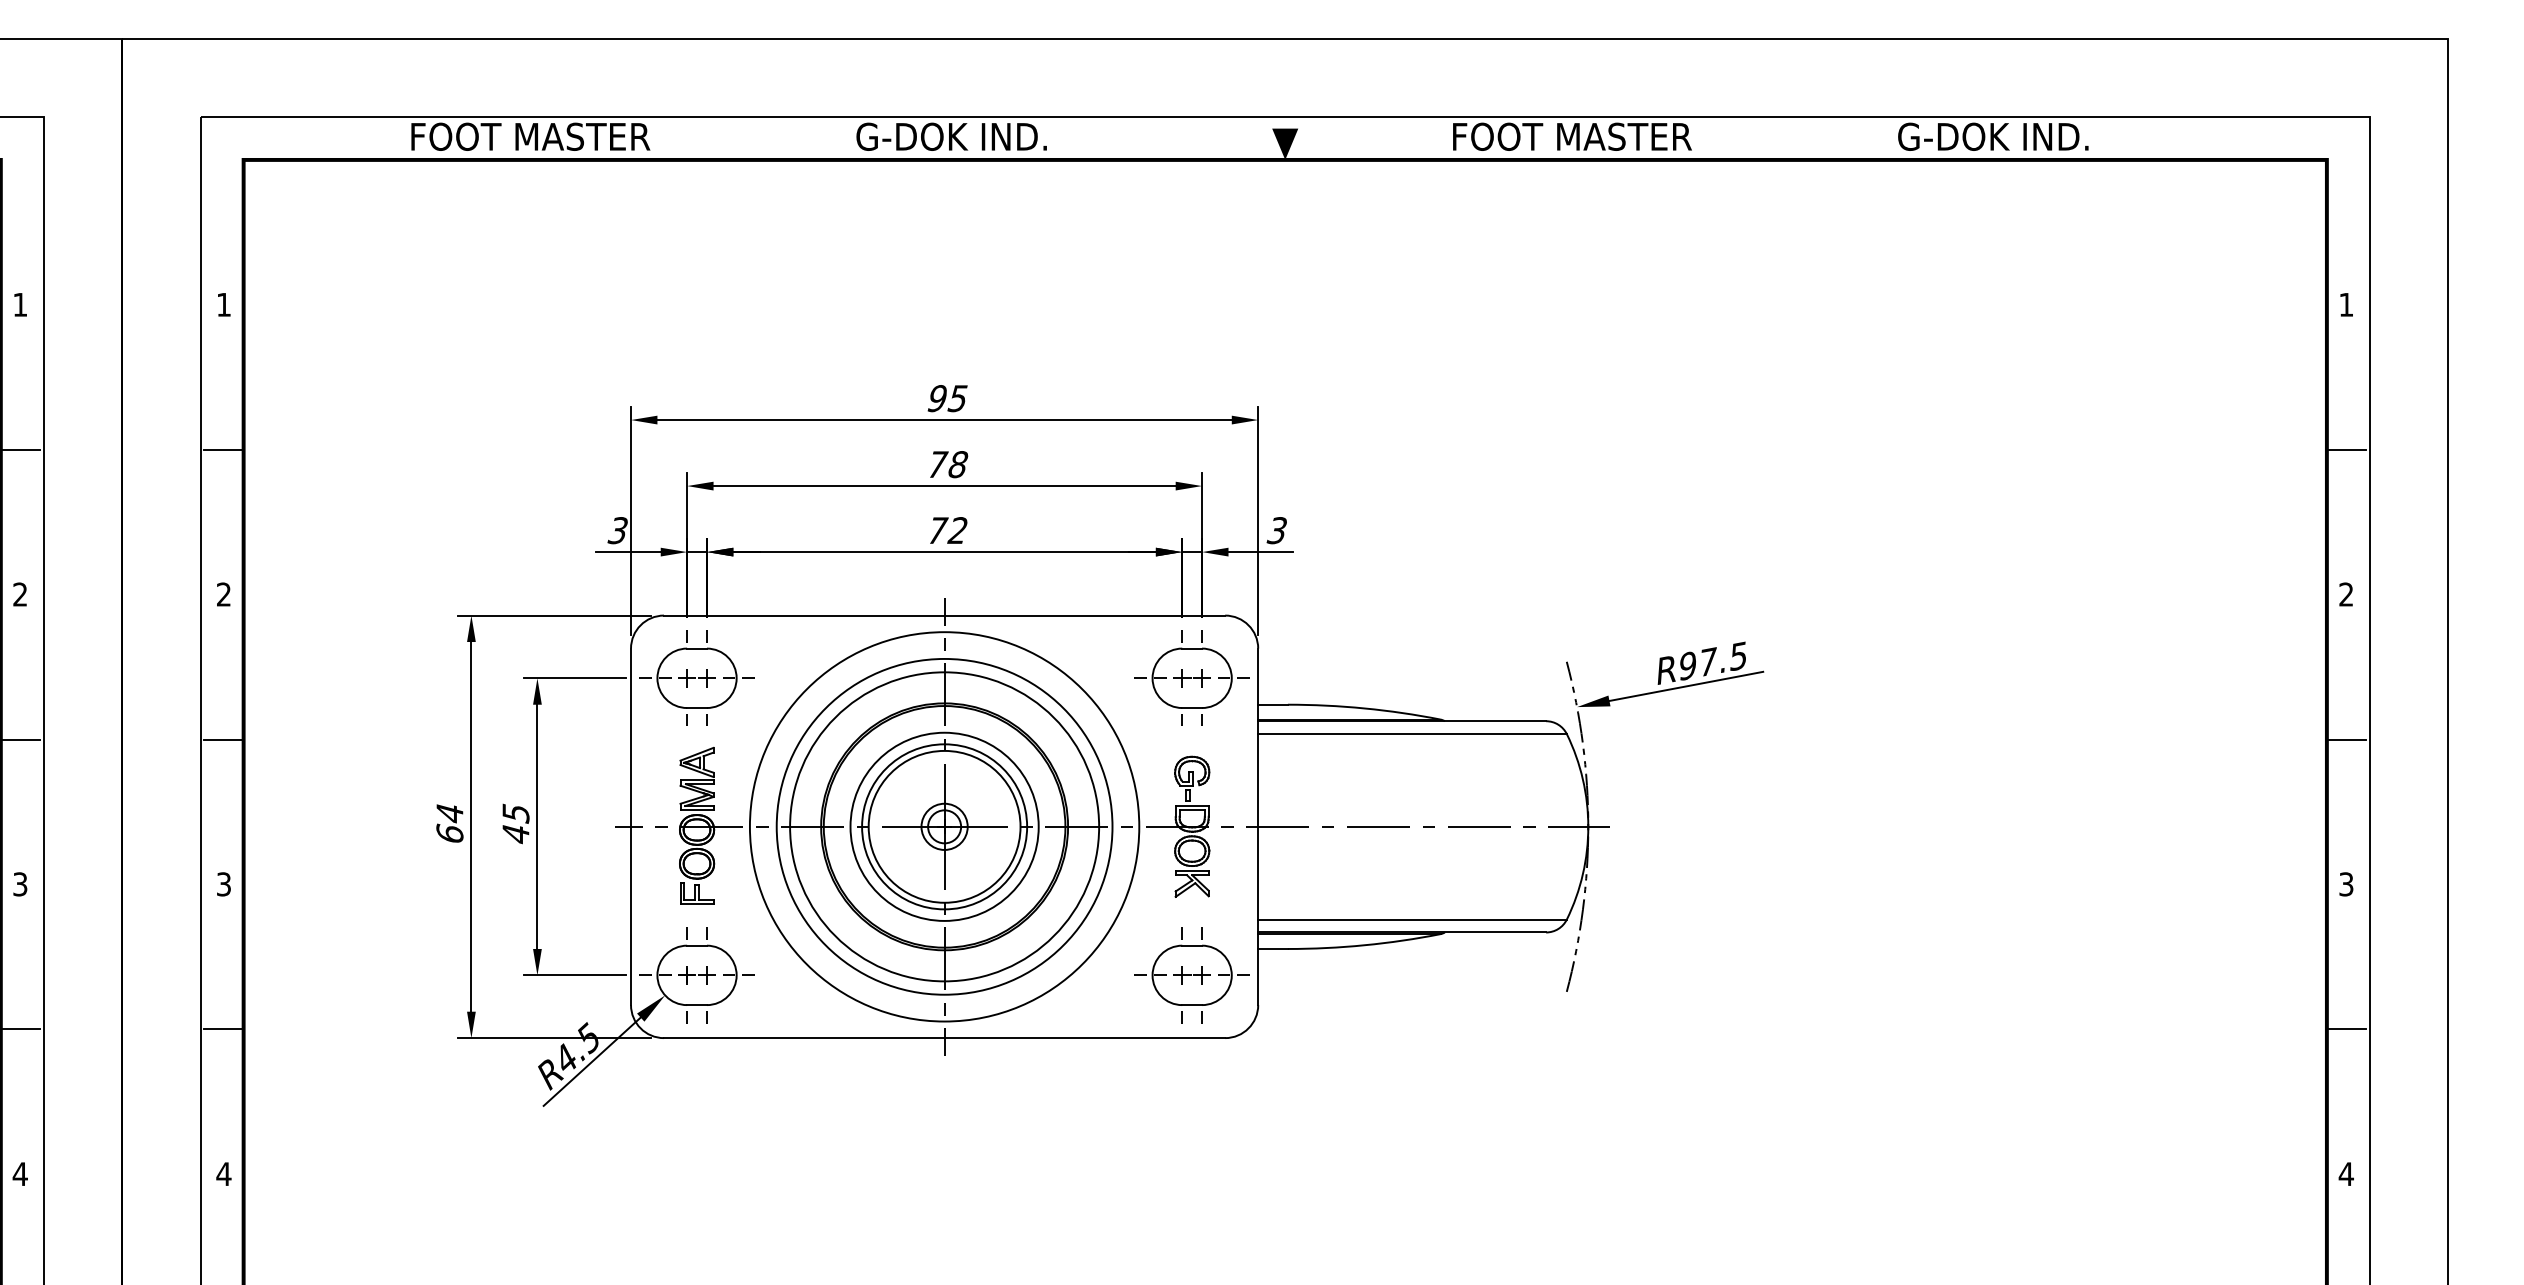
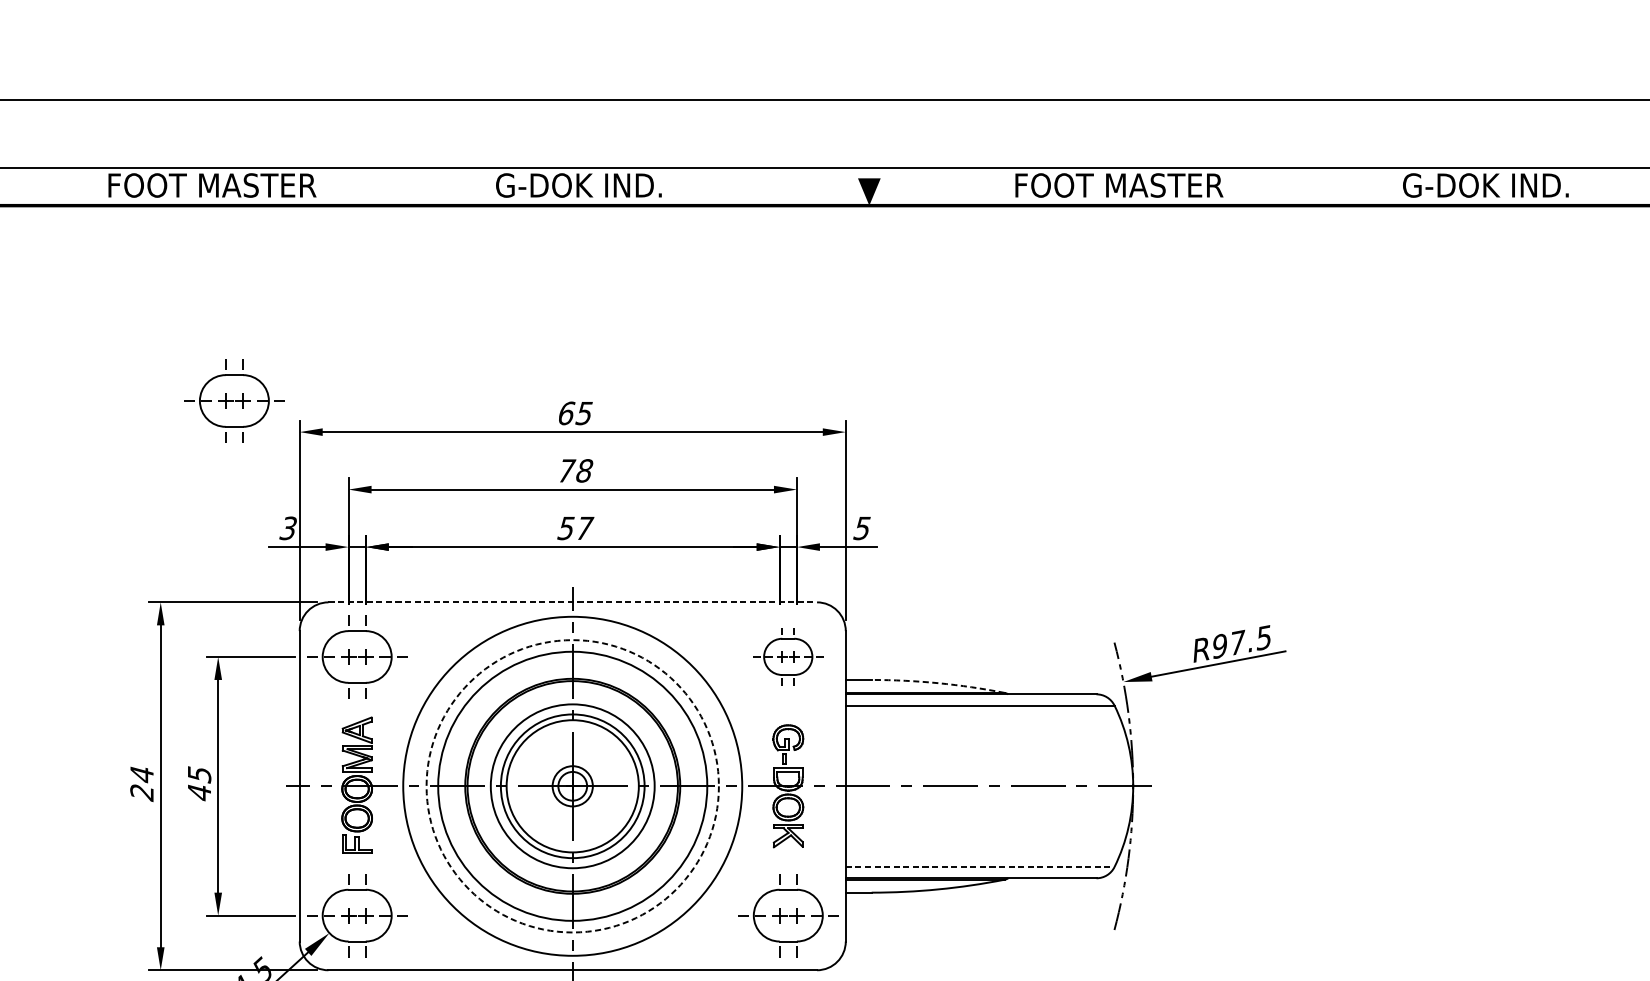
part: (555, 383) -> (233, 400), added
text: (937, 398) -> (566, 413), 95 -> 65
text: (947, 530) -> (575, 528), 72 -> 57
text: (1276, 530) -> (861, 528), 3 -> 5
line: (944, 615) -> (572, 602), solid -> dashed
part: (1191, 677) -> (787, 656), size x0.7
arc: (1364, 708) -> (938, 683), solid -> dashed
circle: (944, 826) -> (572, 786), solid -> dashed
text: (449, 833) -> (141, 792), 64 -> 24
line: (1413, 919) -> (981, 866), solid -> dashed

